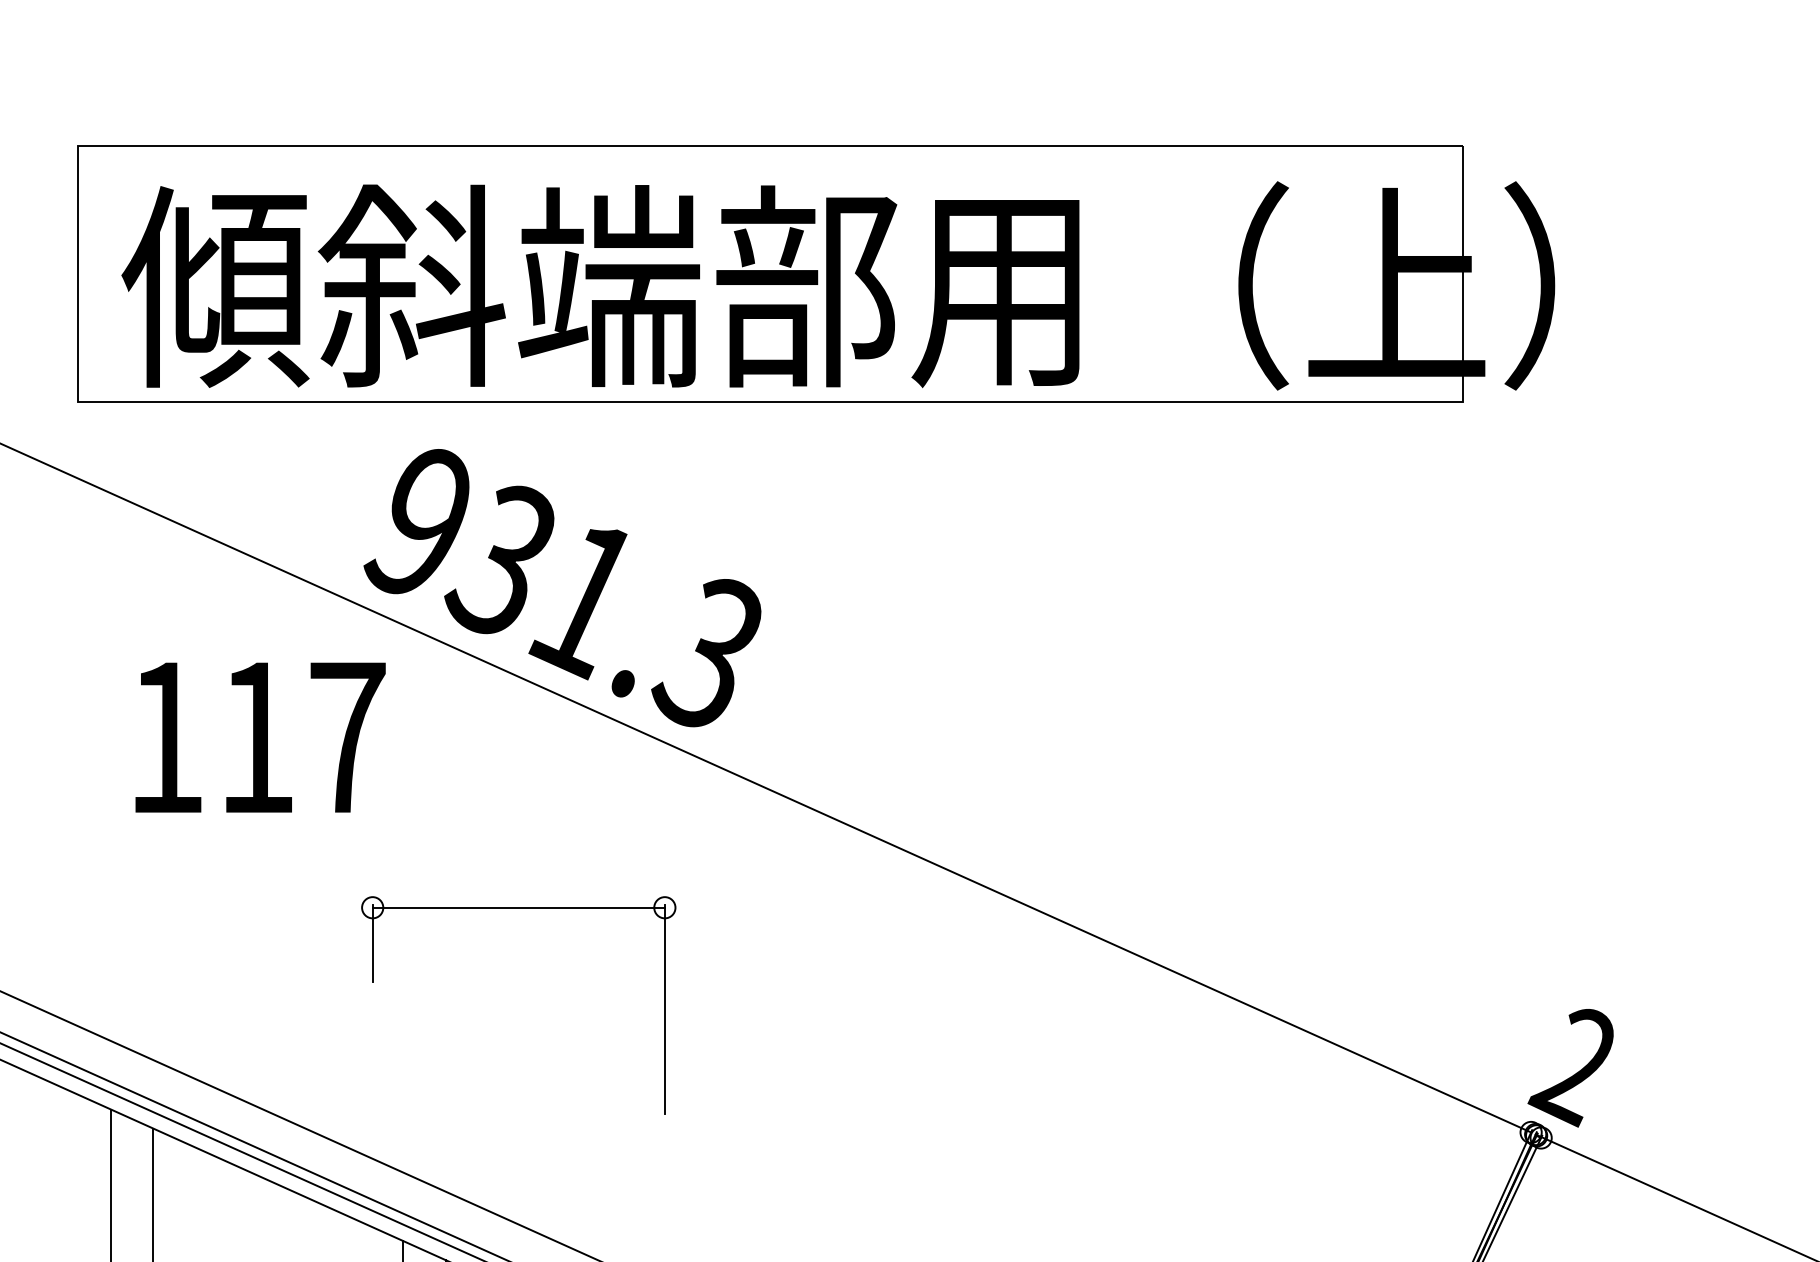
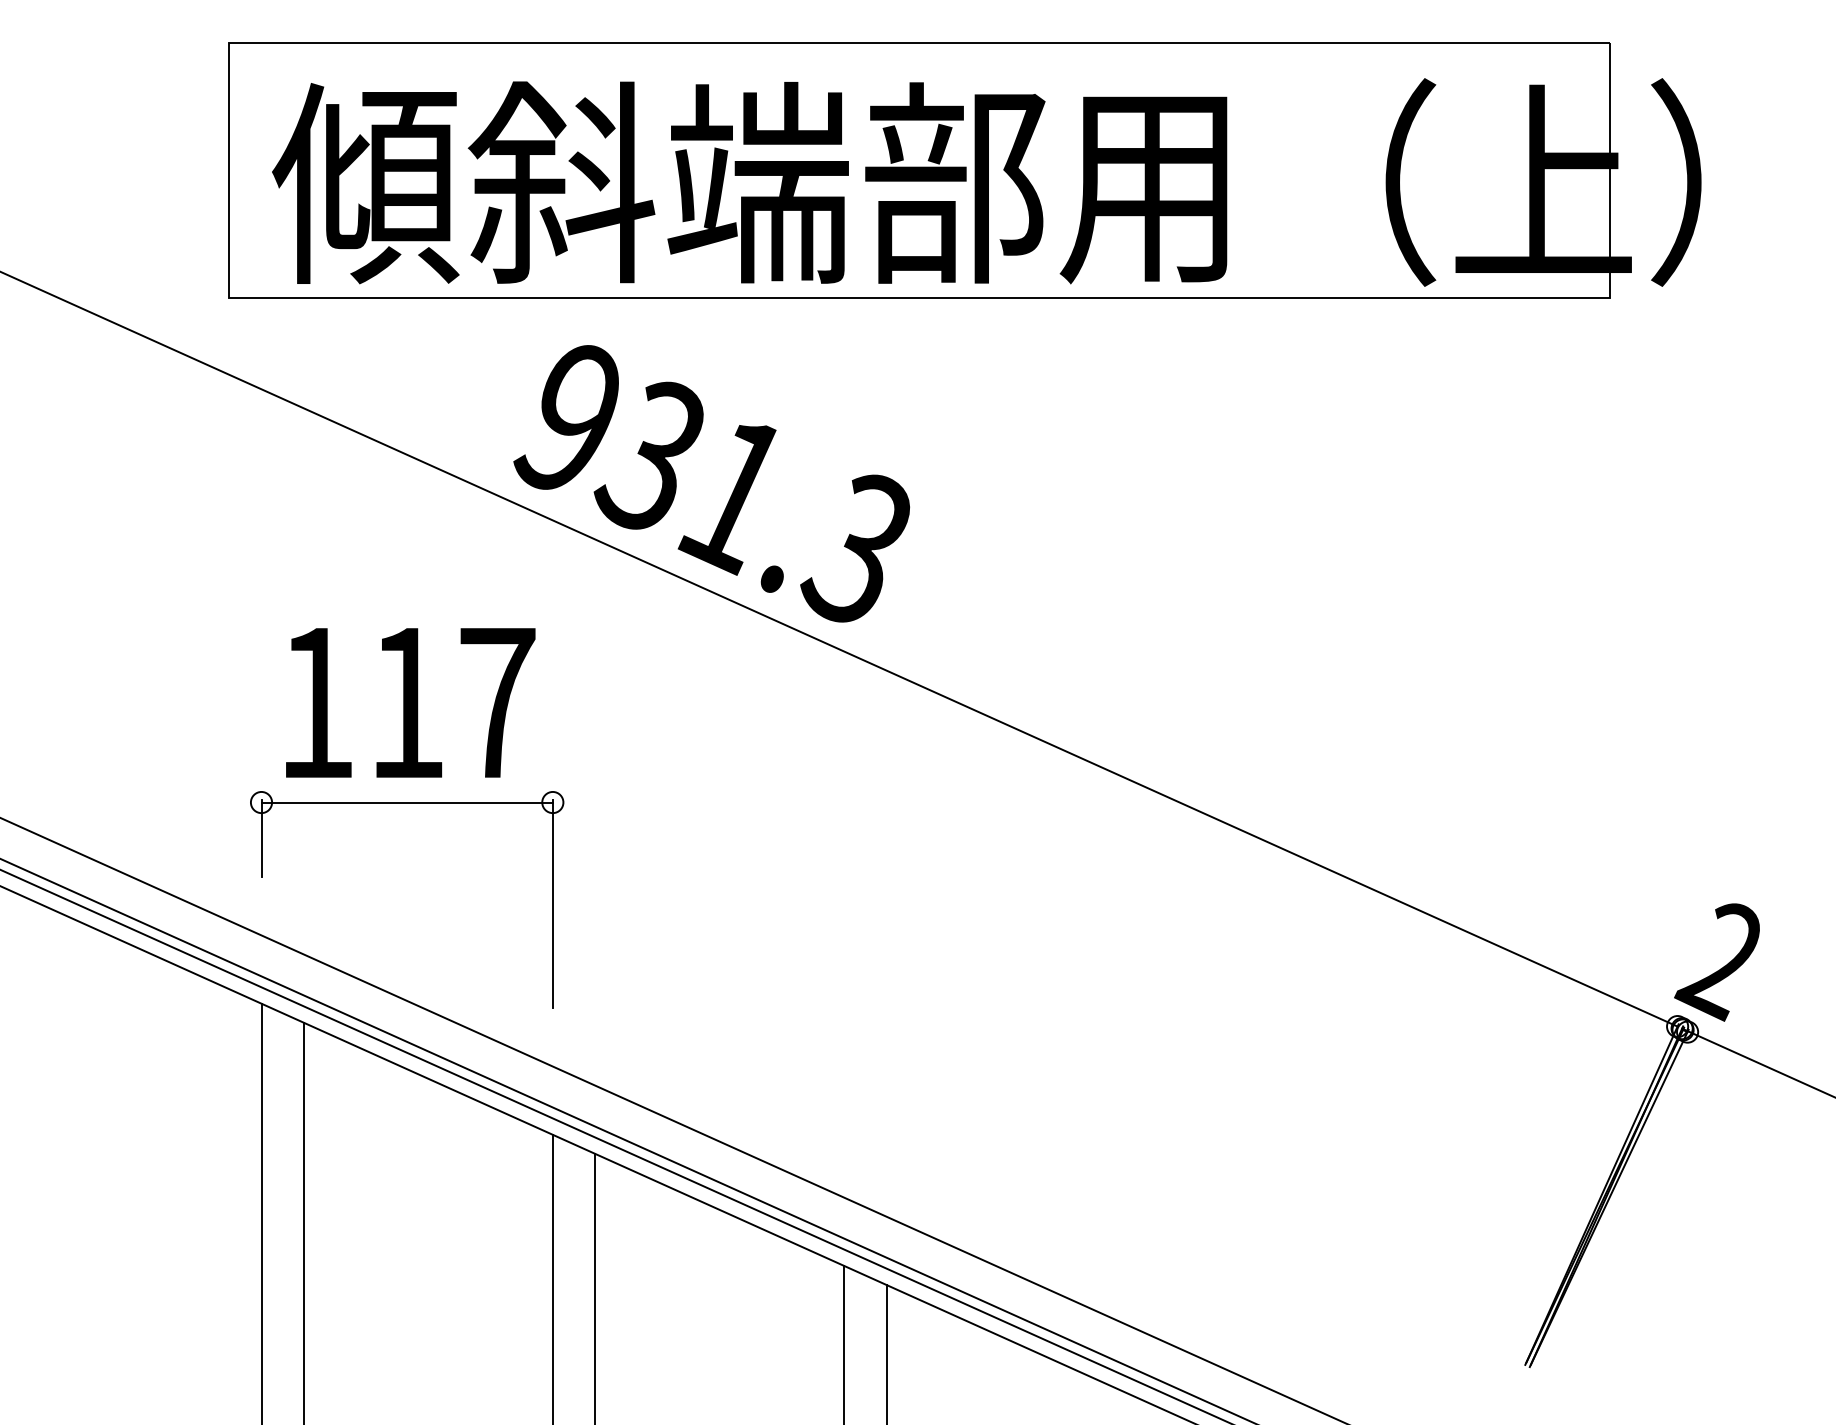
text: (260, 737) -> (410, 702), moved
part: (519, 908) -> (407, 803), moved

